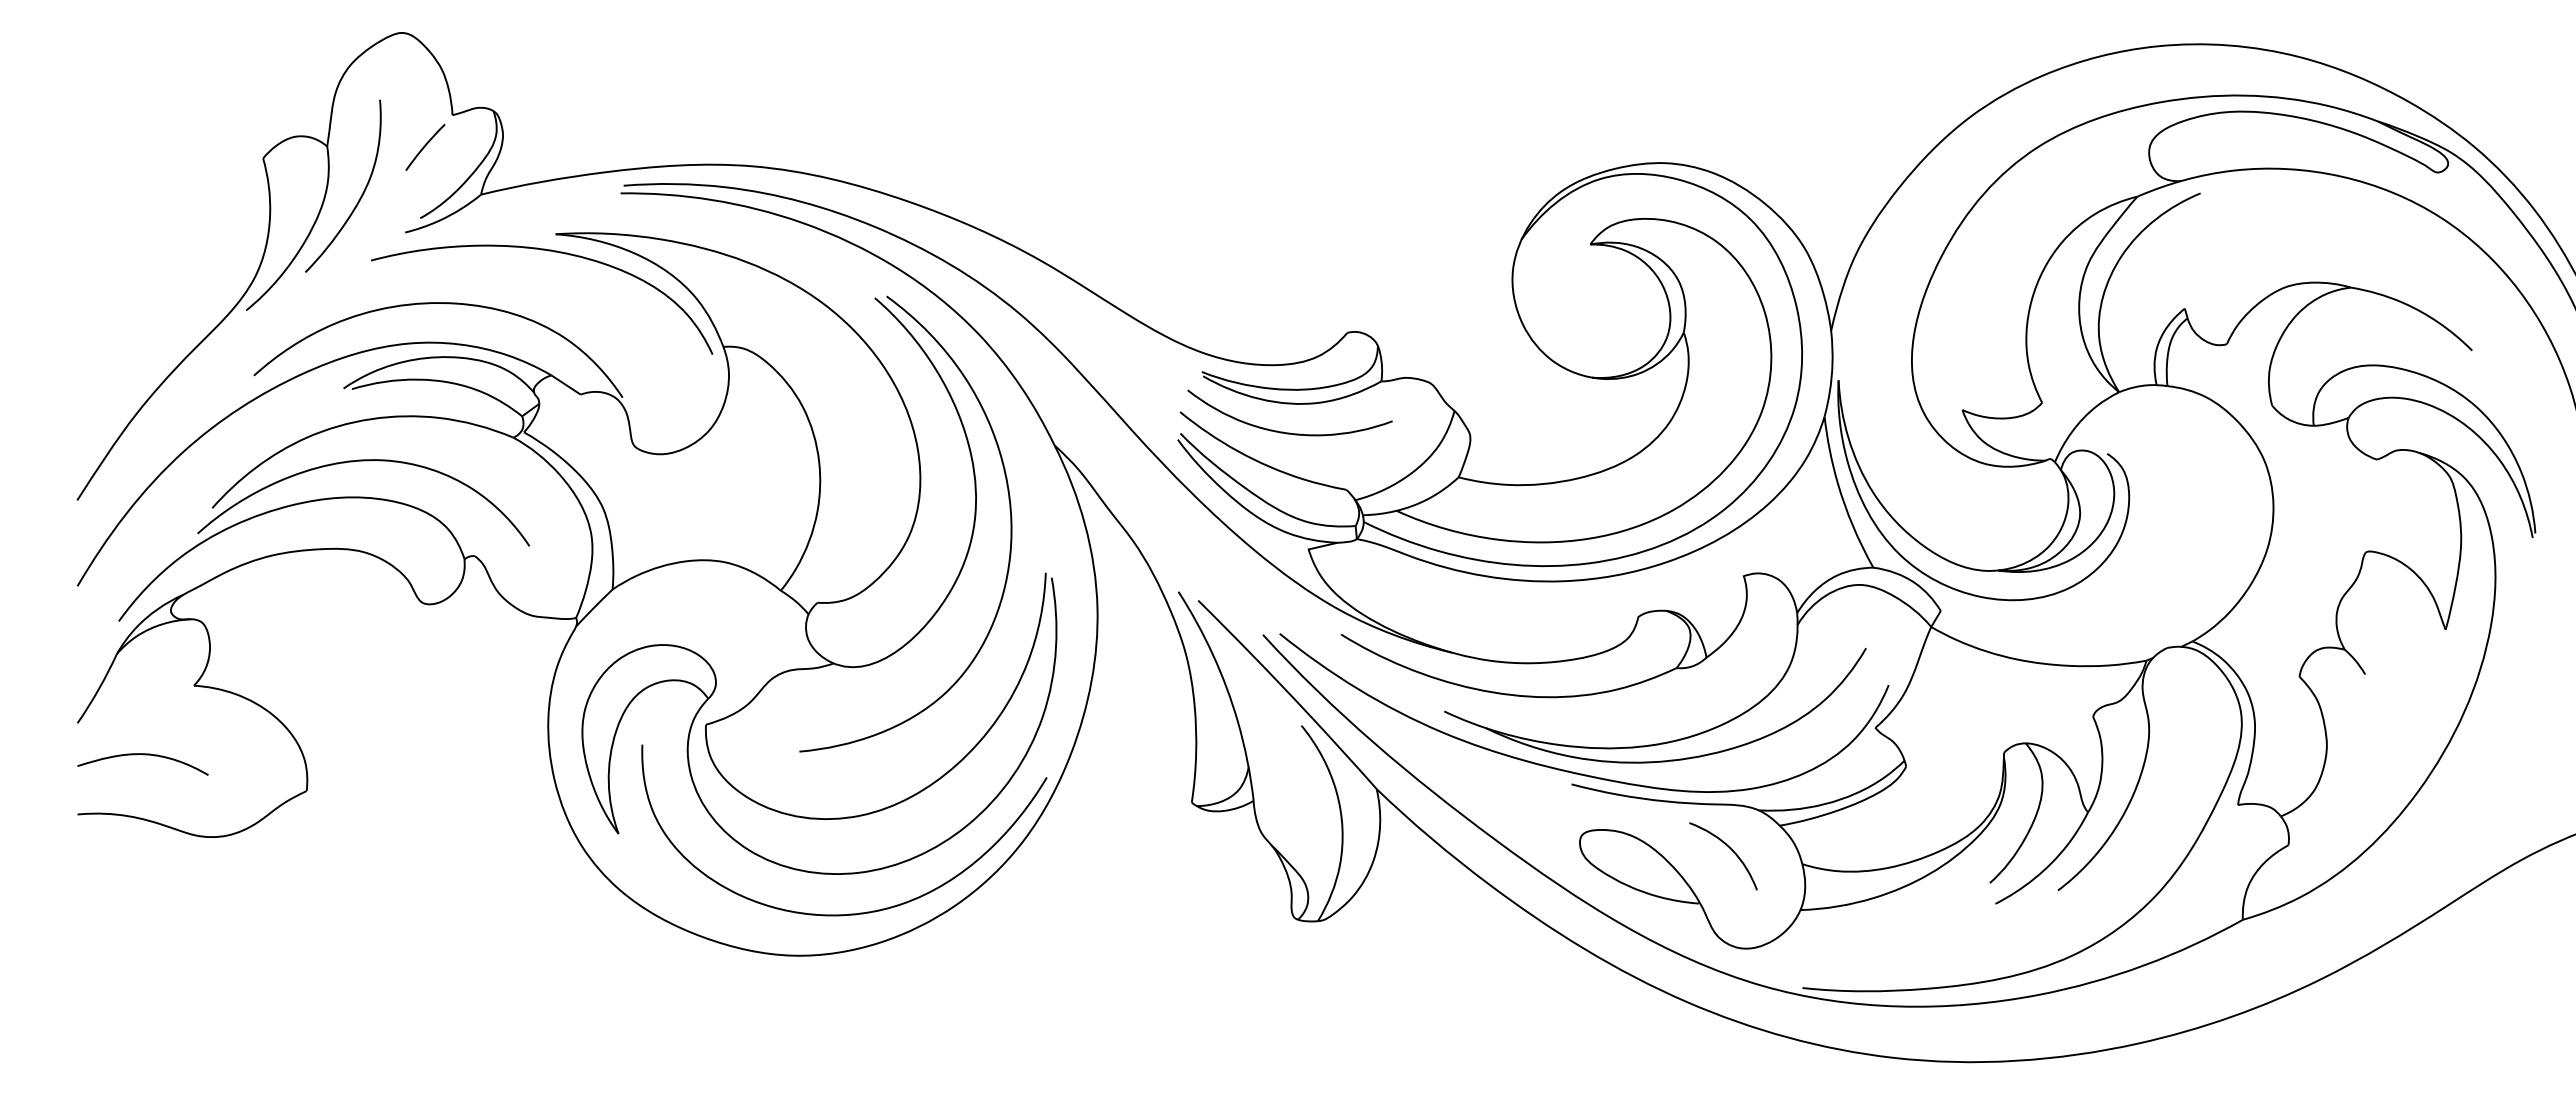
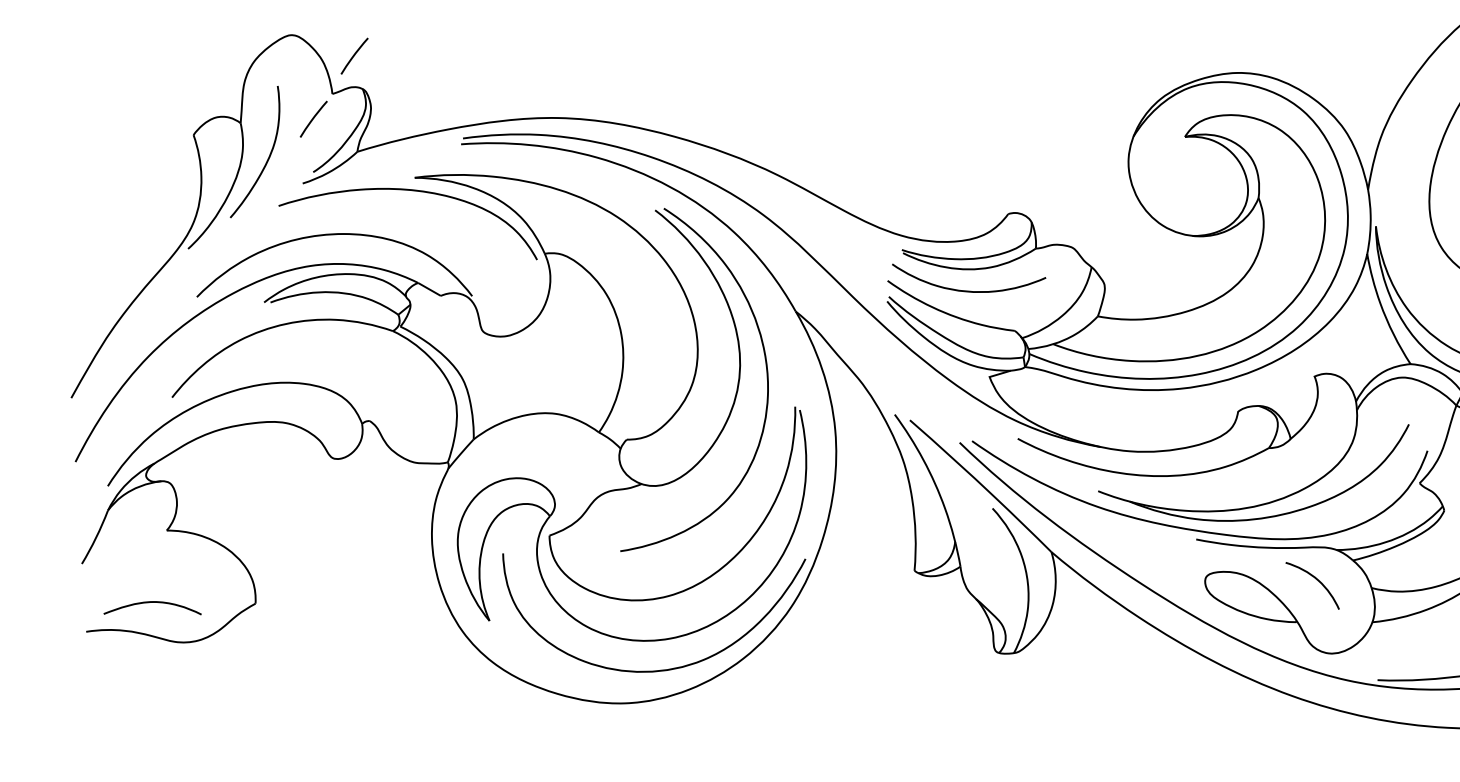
curve: (485, 65) -> (354, 55), added
curve: (363, 461) -> (282, 355), removed
curve: (143, 755) -> (152, 603), moved

